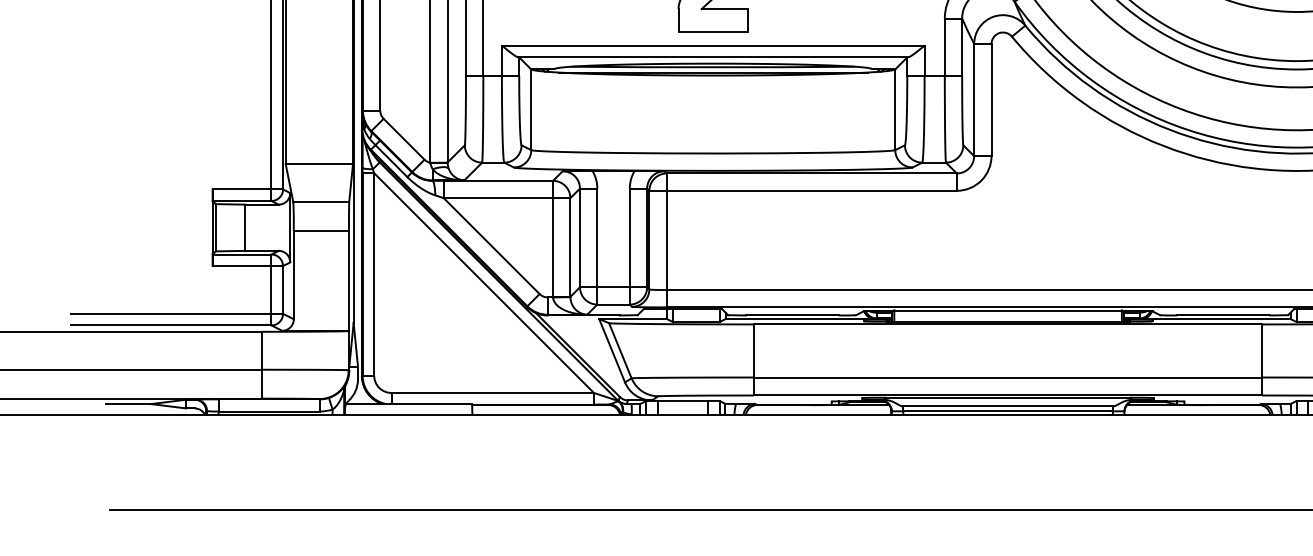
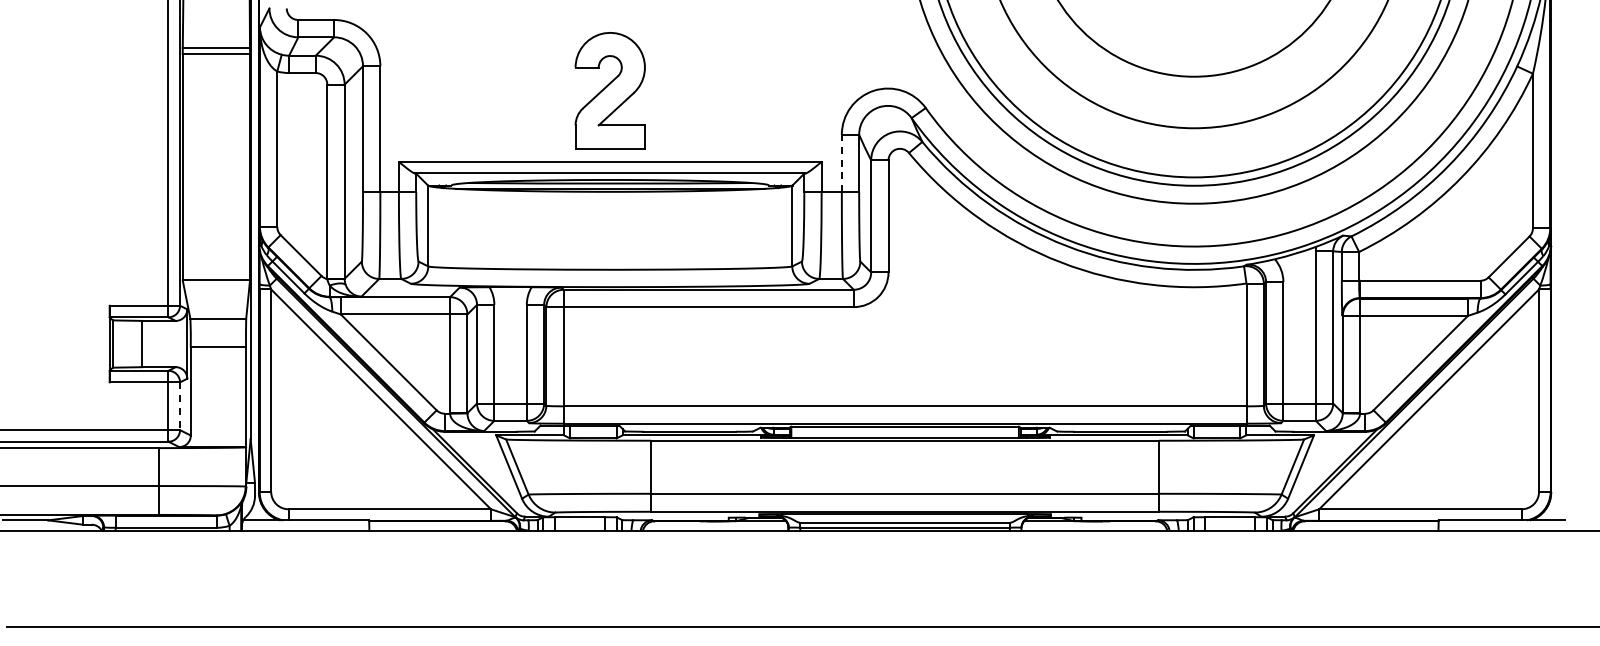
line: (944, 47) -> (841, 163), solid -> dashed
line: (283, 290) -> (180, 406), solid -> dashed

